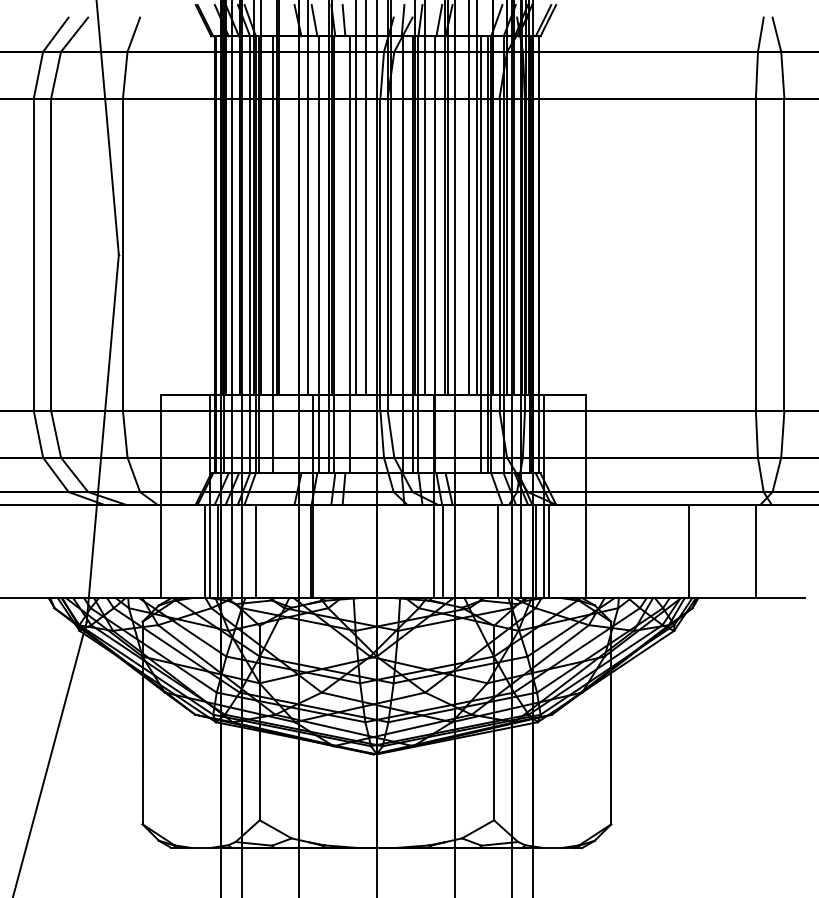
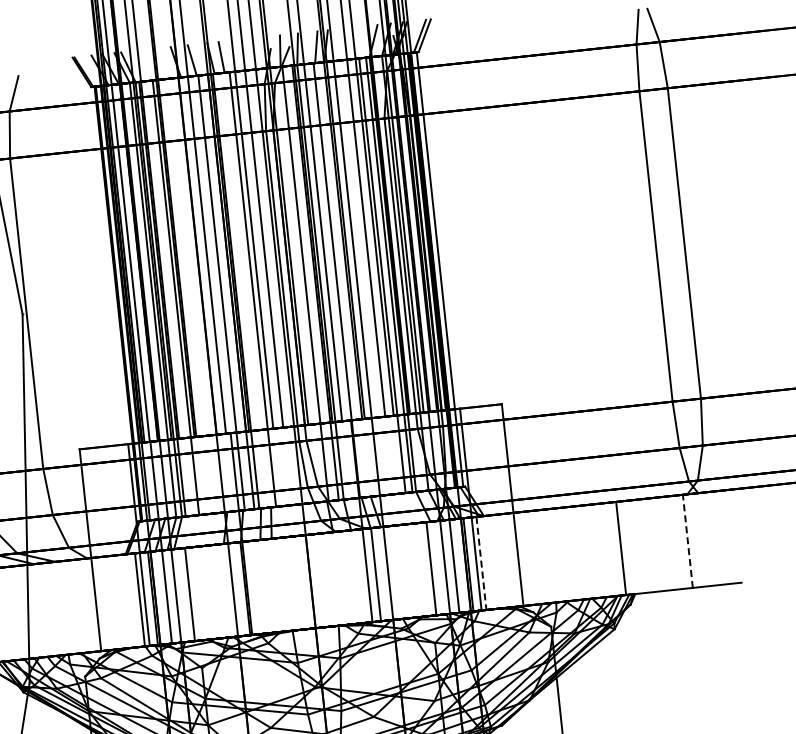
line: (548, 551) -> (481, 563), solid -> dashed
line: (756, 551) -> (688, 541), solid -> dashed

